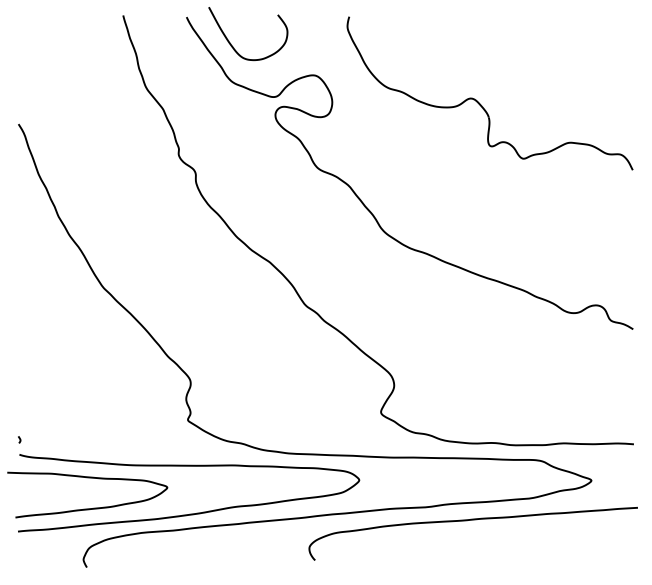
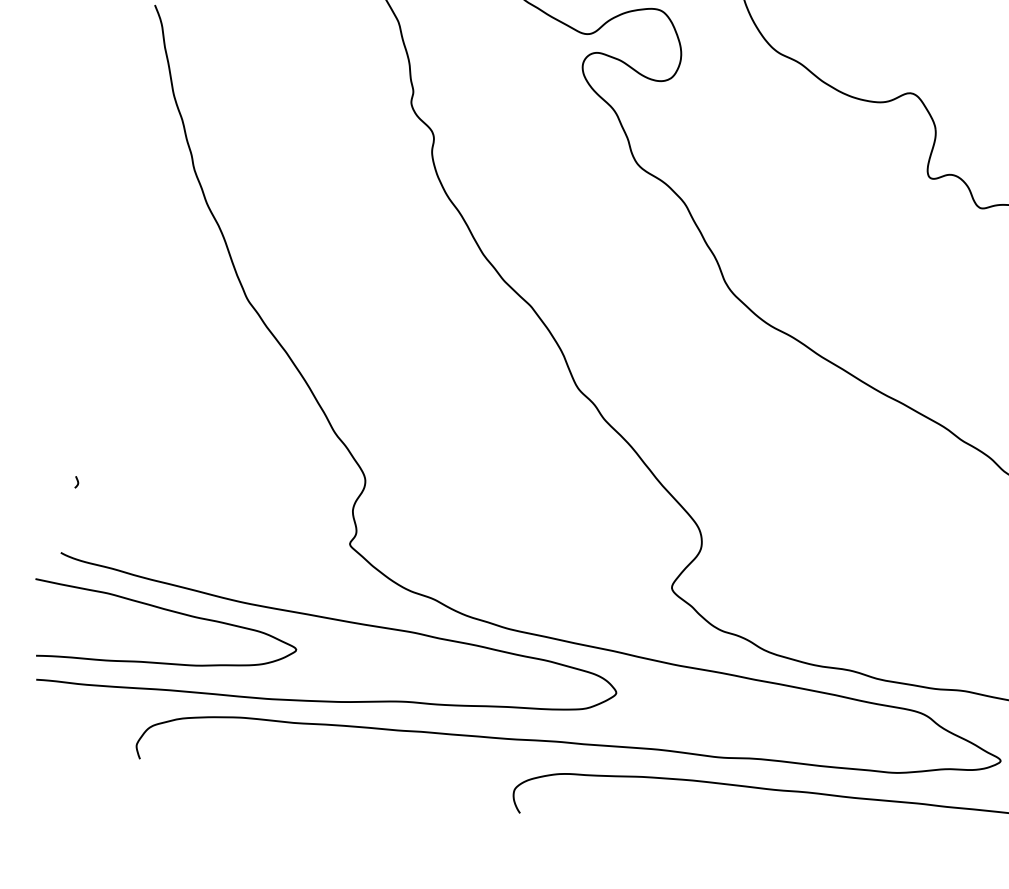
curve: (19, 439) -> (76, 481), moved

